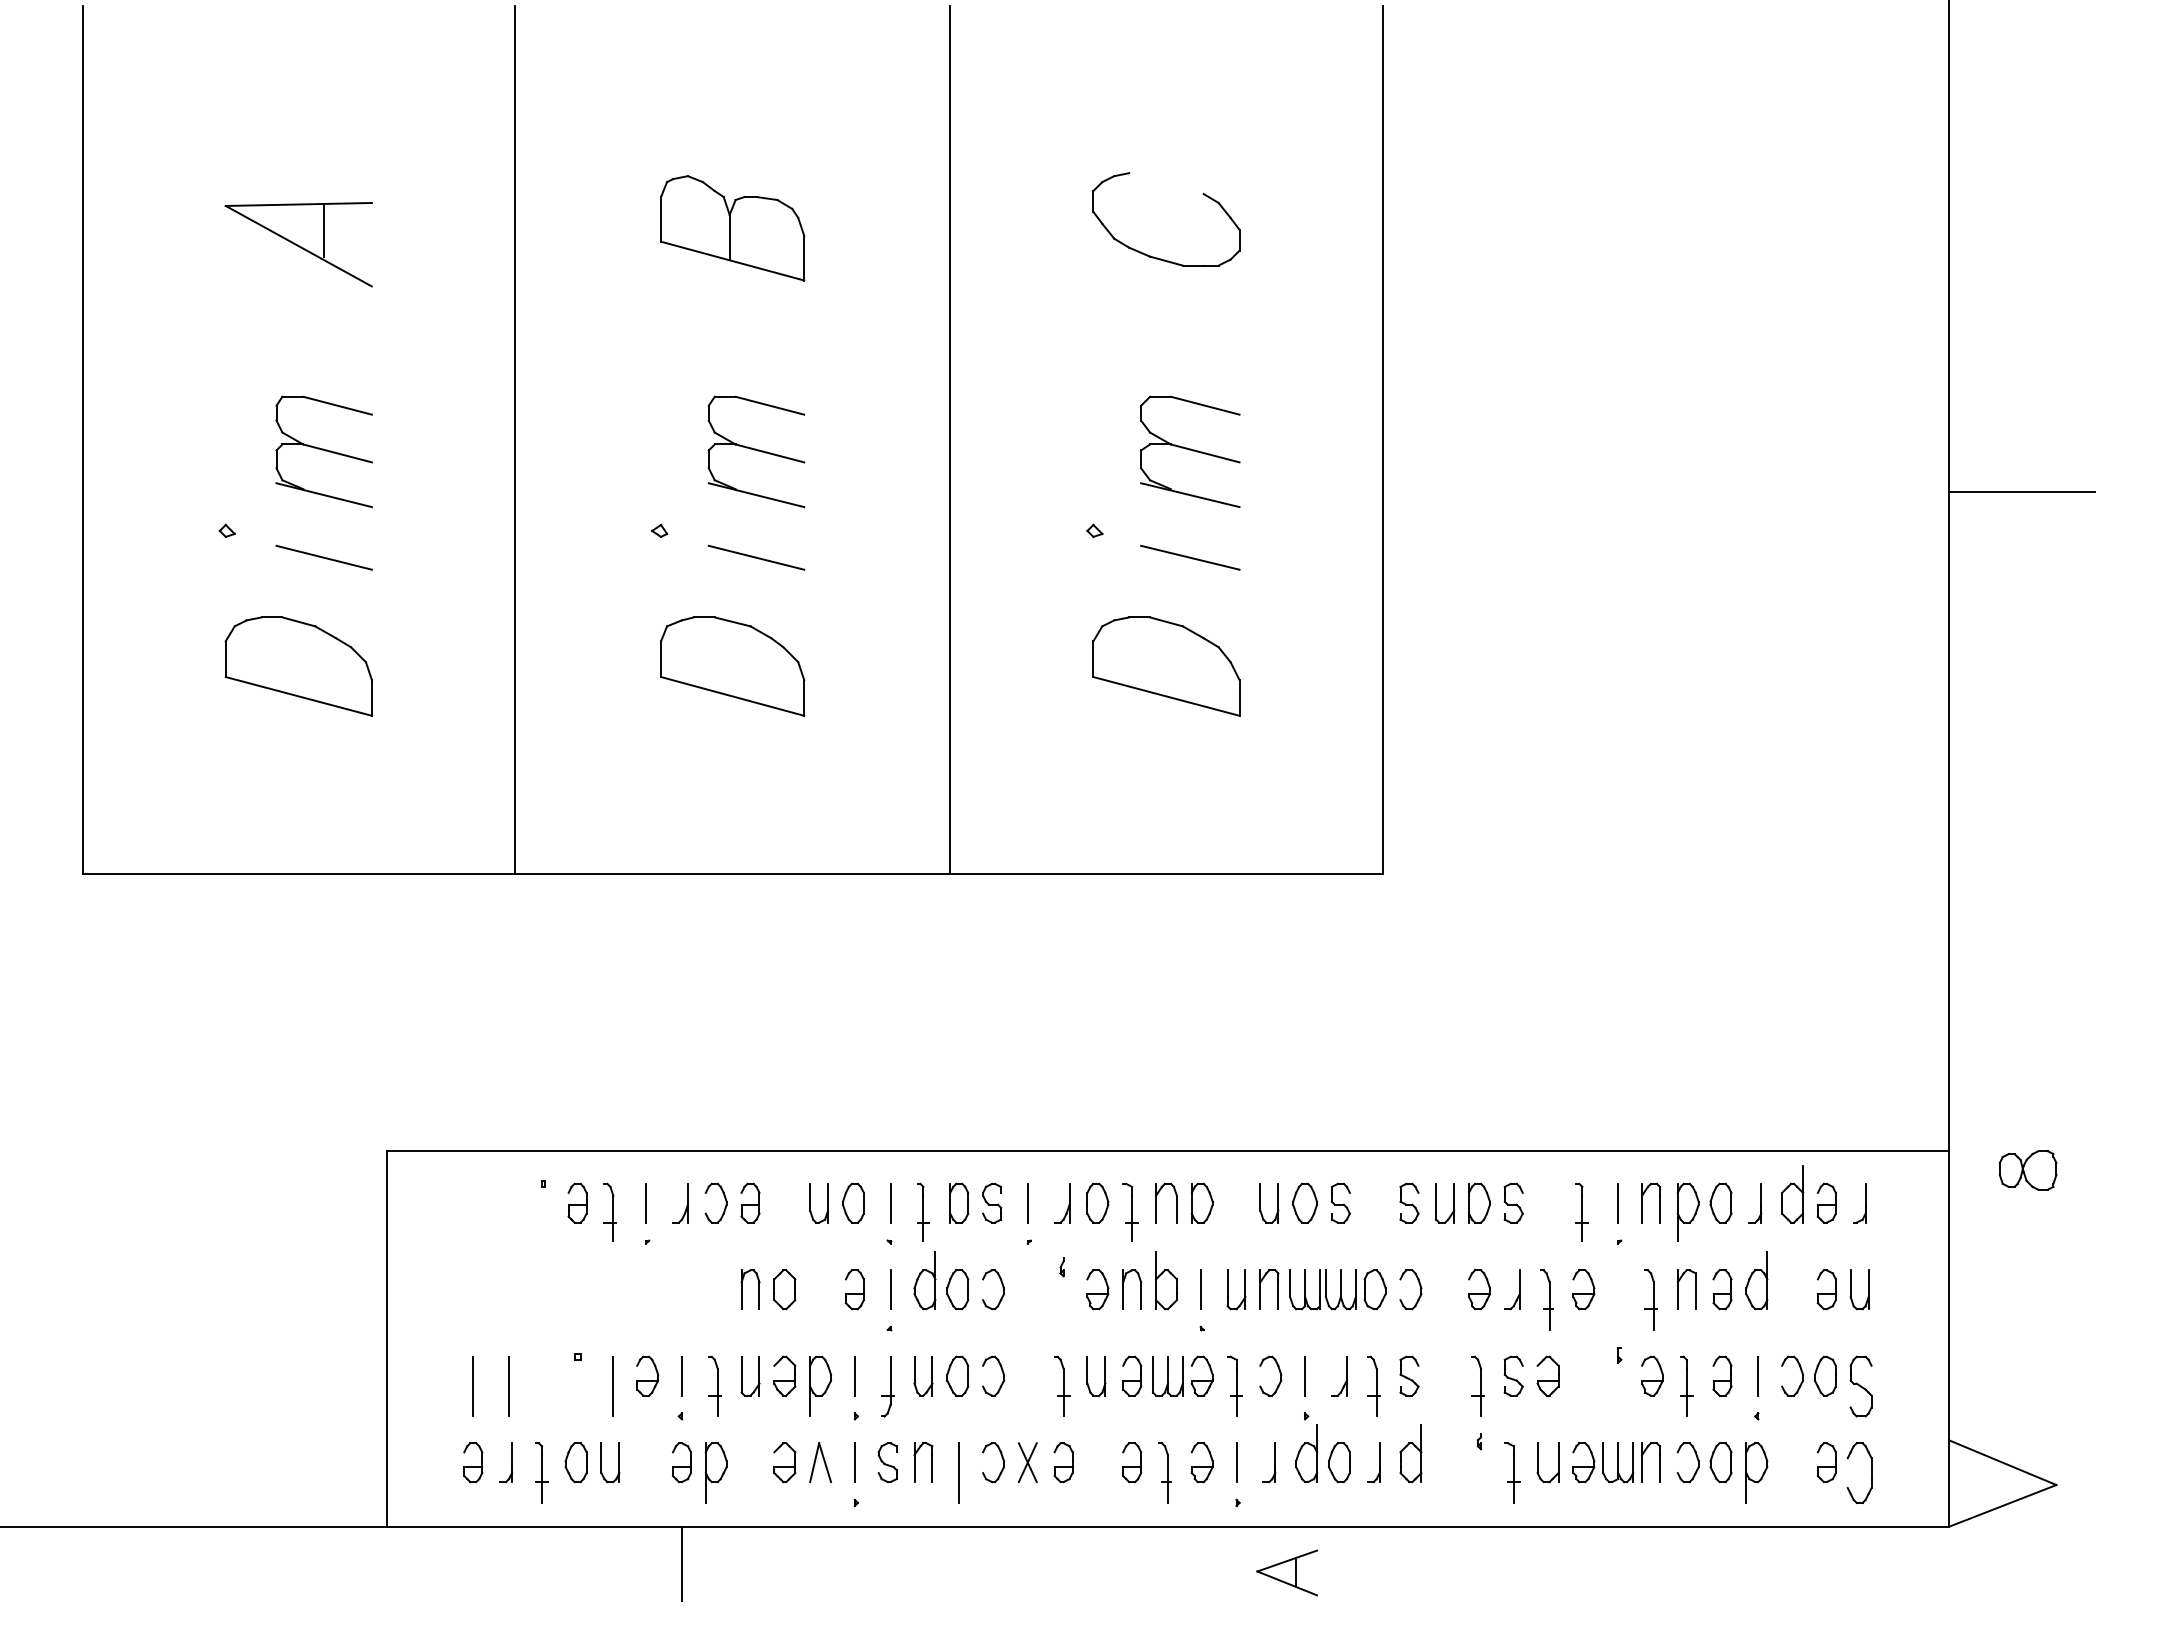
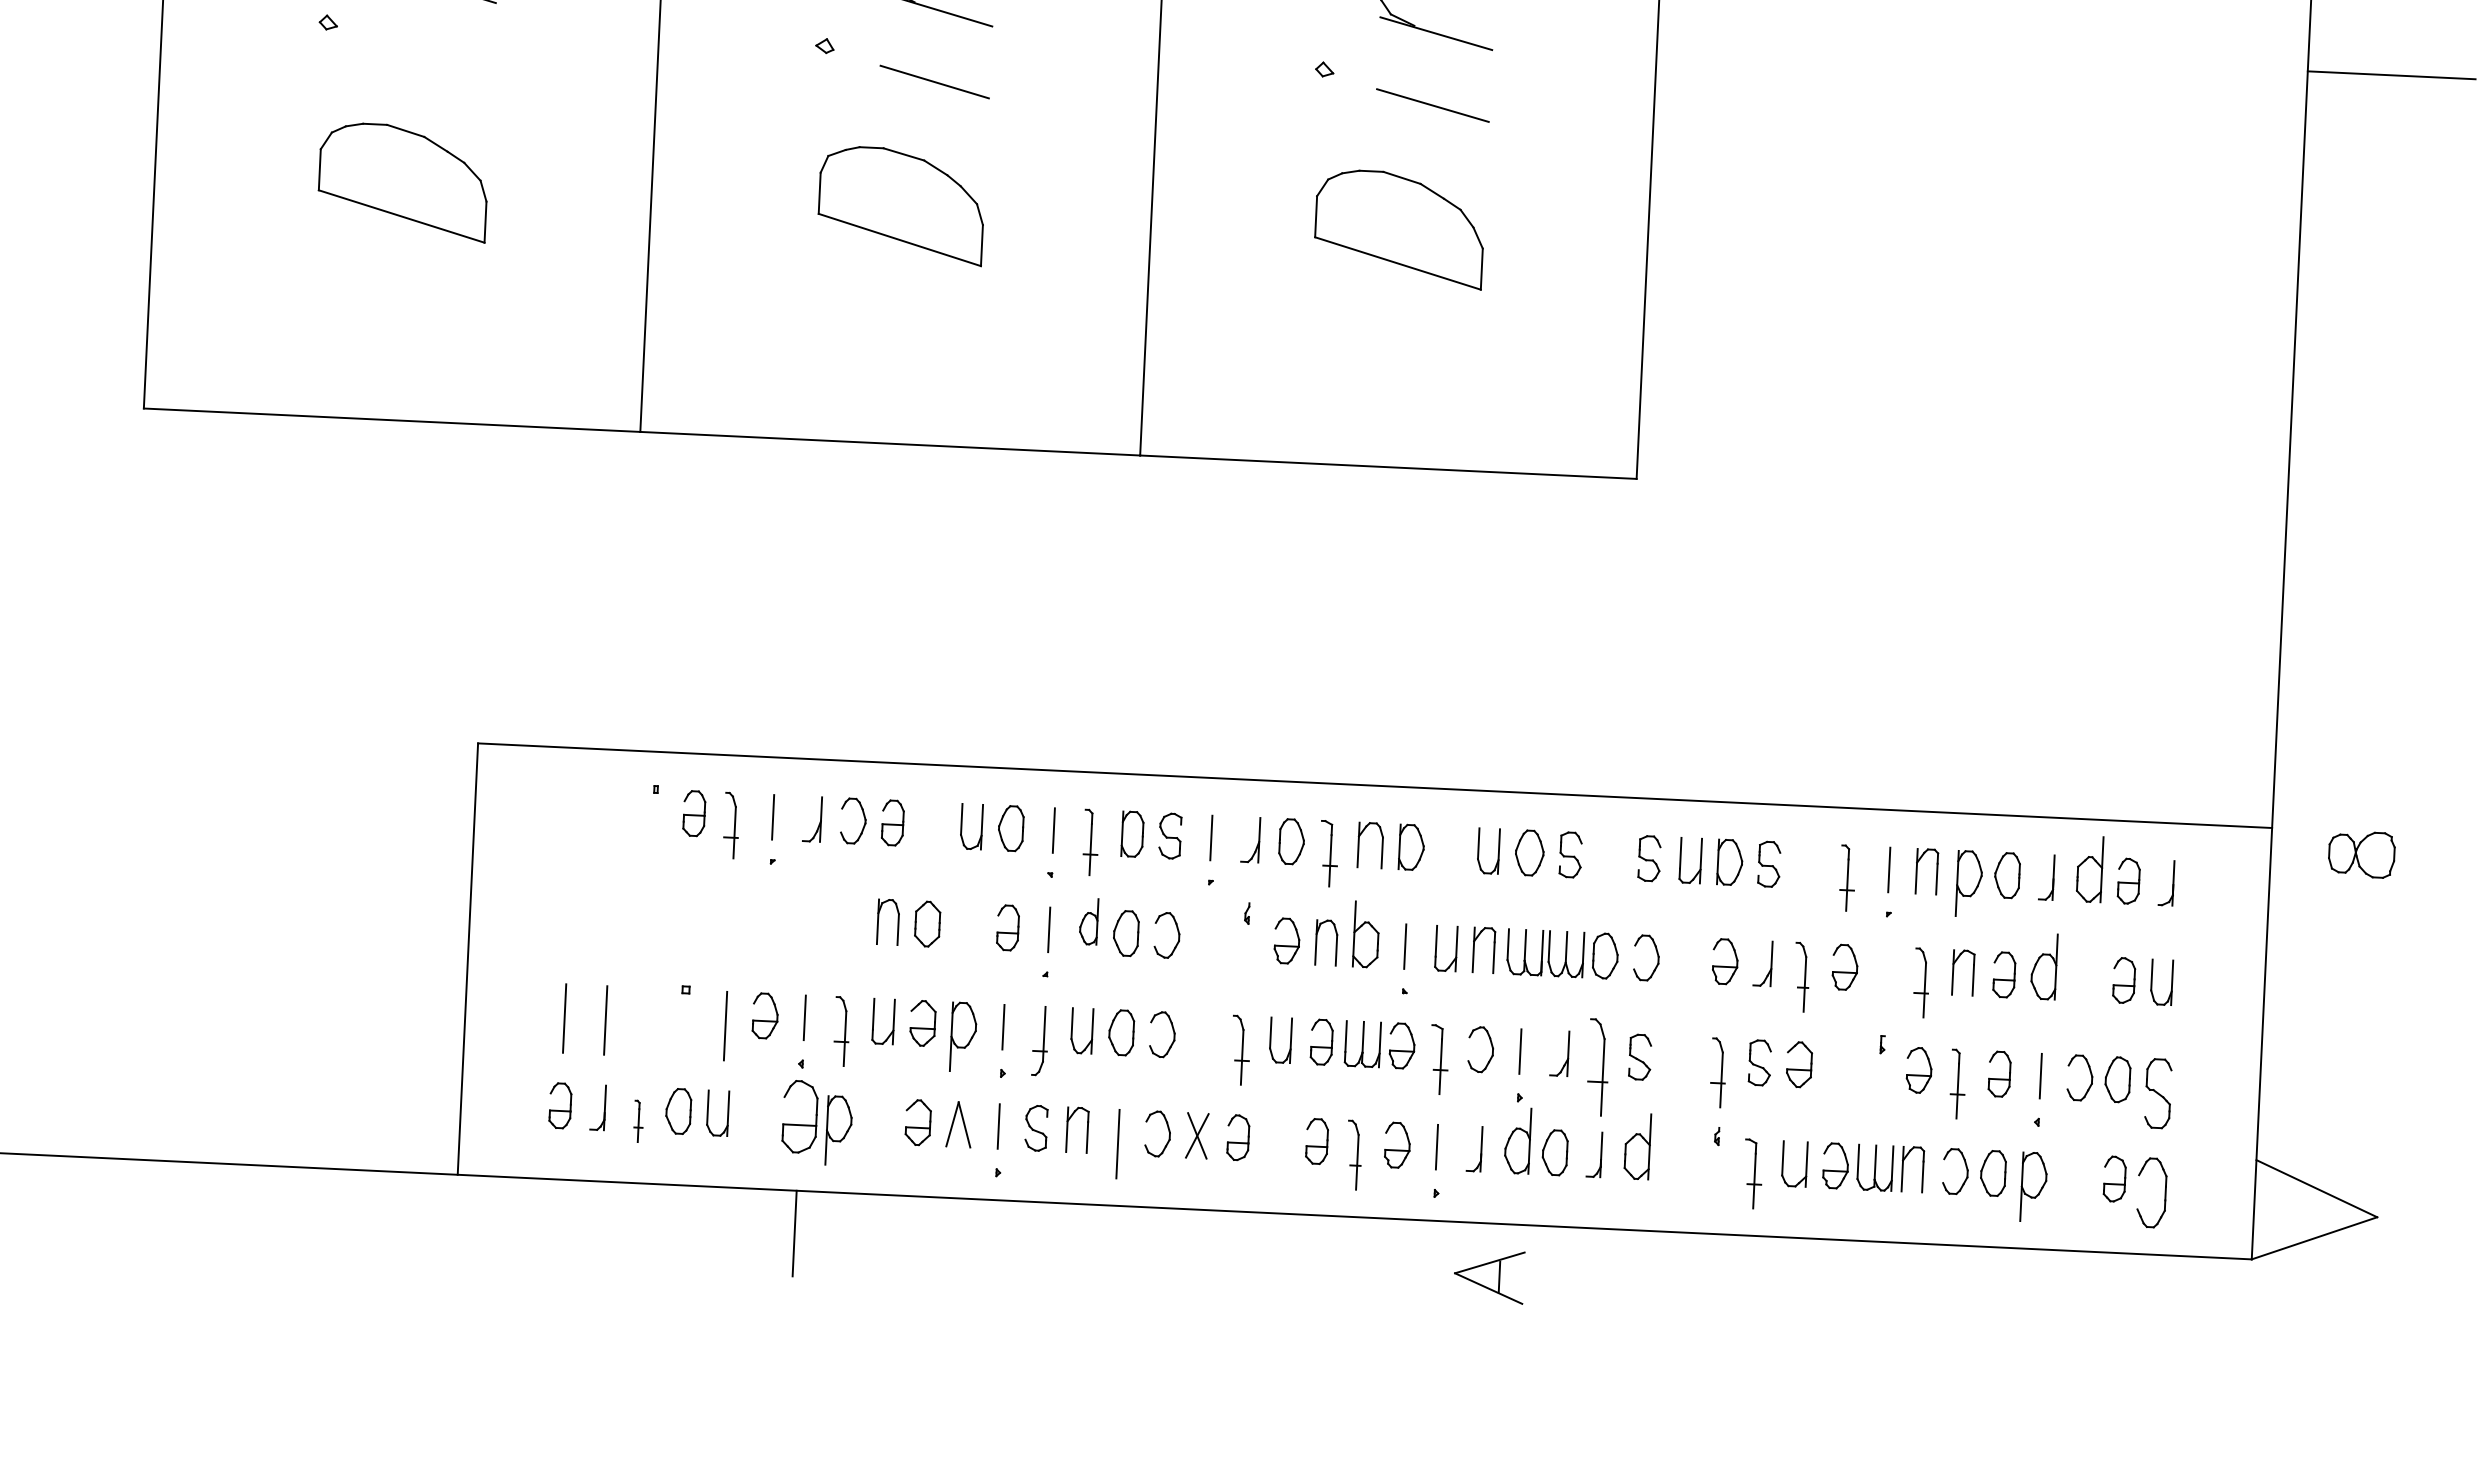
line: (323, 557) -> (437, 58), removed
part: (924, 1280) -> (1088, 921), size x0.7
part: (1373, 1385) -> (1598, 1065), size x1.4
part: (681, 1462) -> (799, 1116), size x1.6
part: (541, 1472) -> (638, 1120), size x0.6

